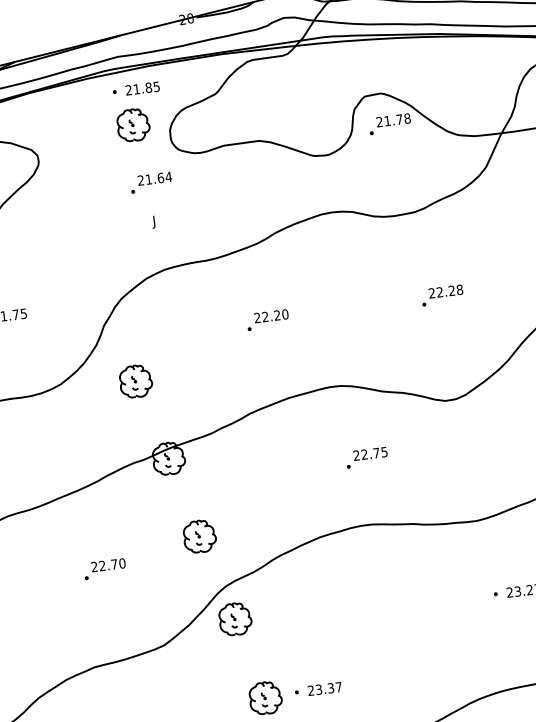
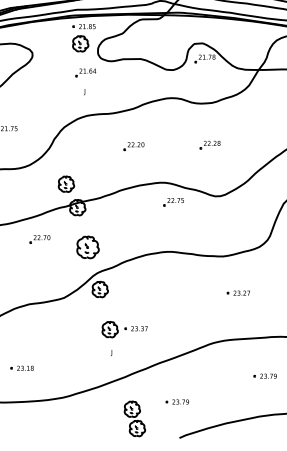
part: (440, 294) -> (209, 144), moved
part: (133, 380) -> (65, 183), moved
part: (366, 458) -> (173, 202), moved
part: (198, 535) -> (87, 246), size x1.4
part: (103, 569) -> (39, 239), moved

